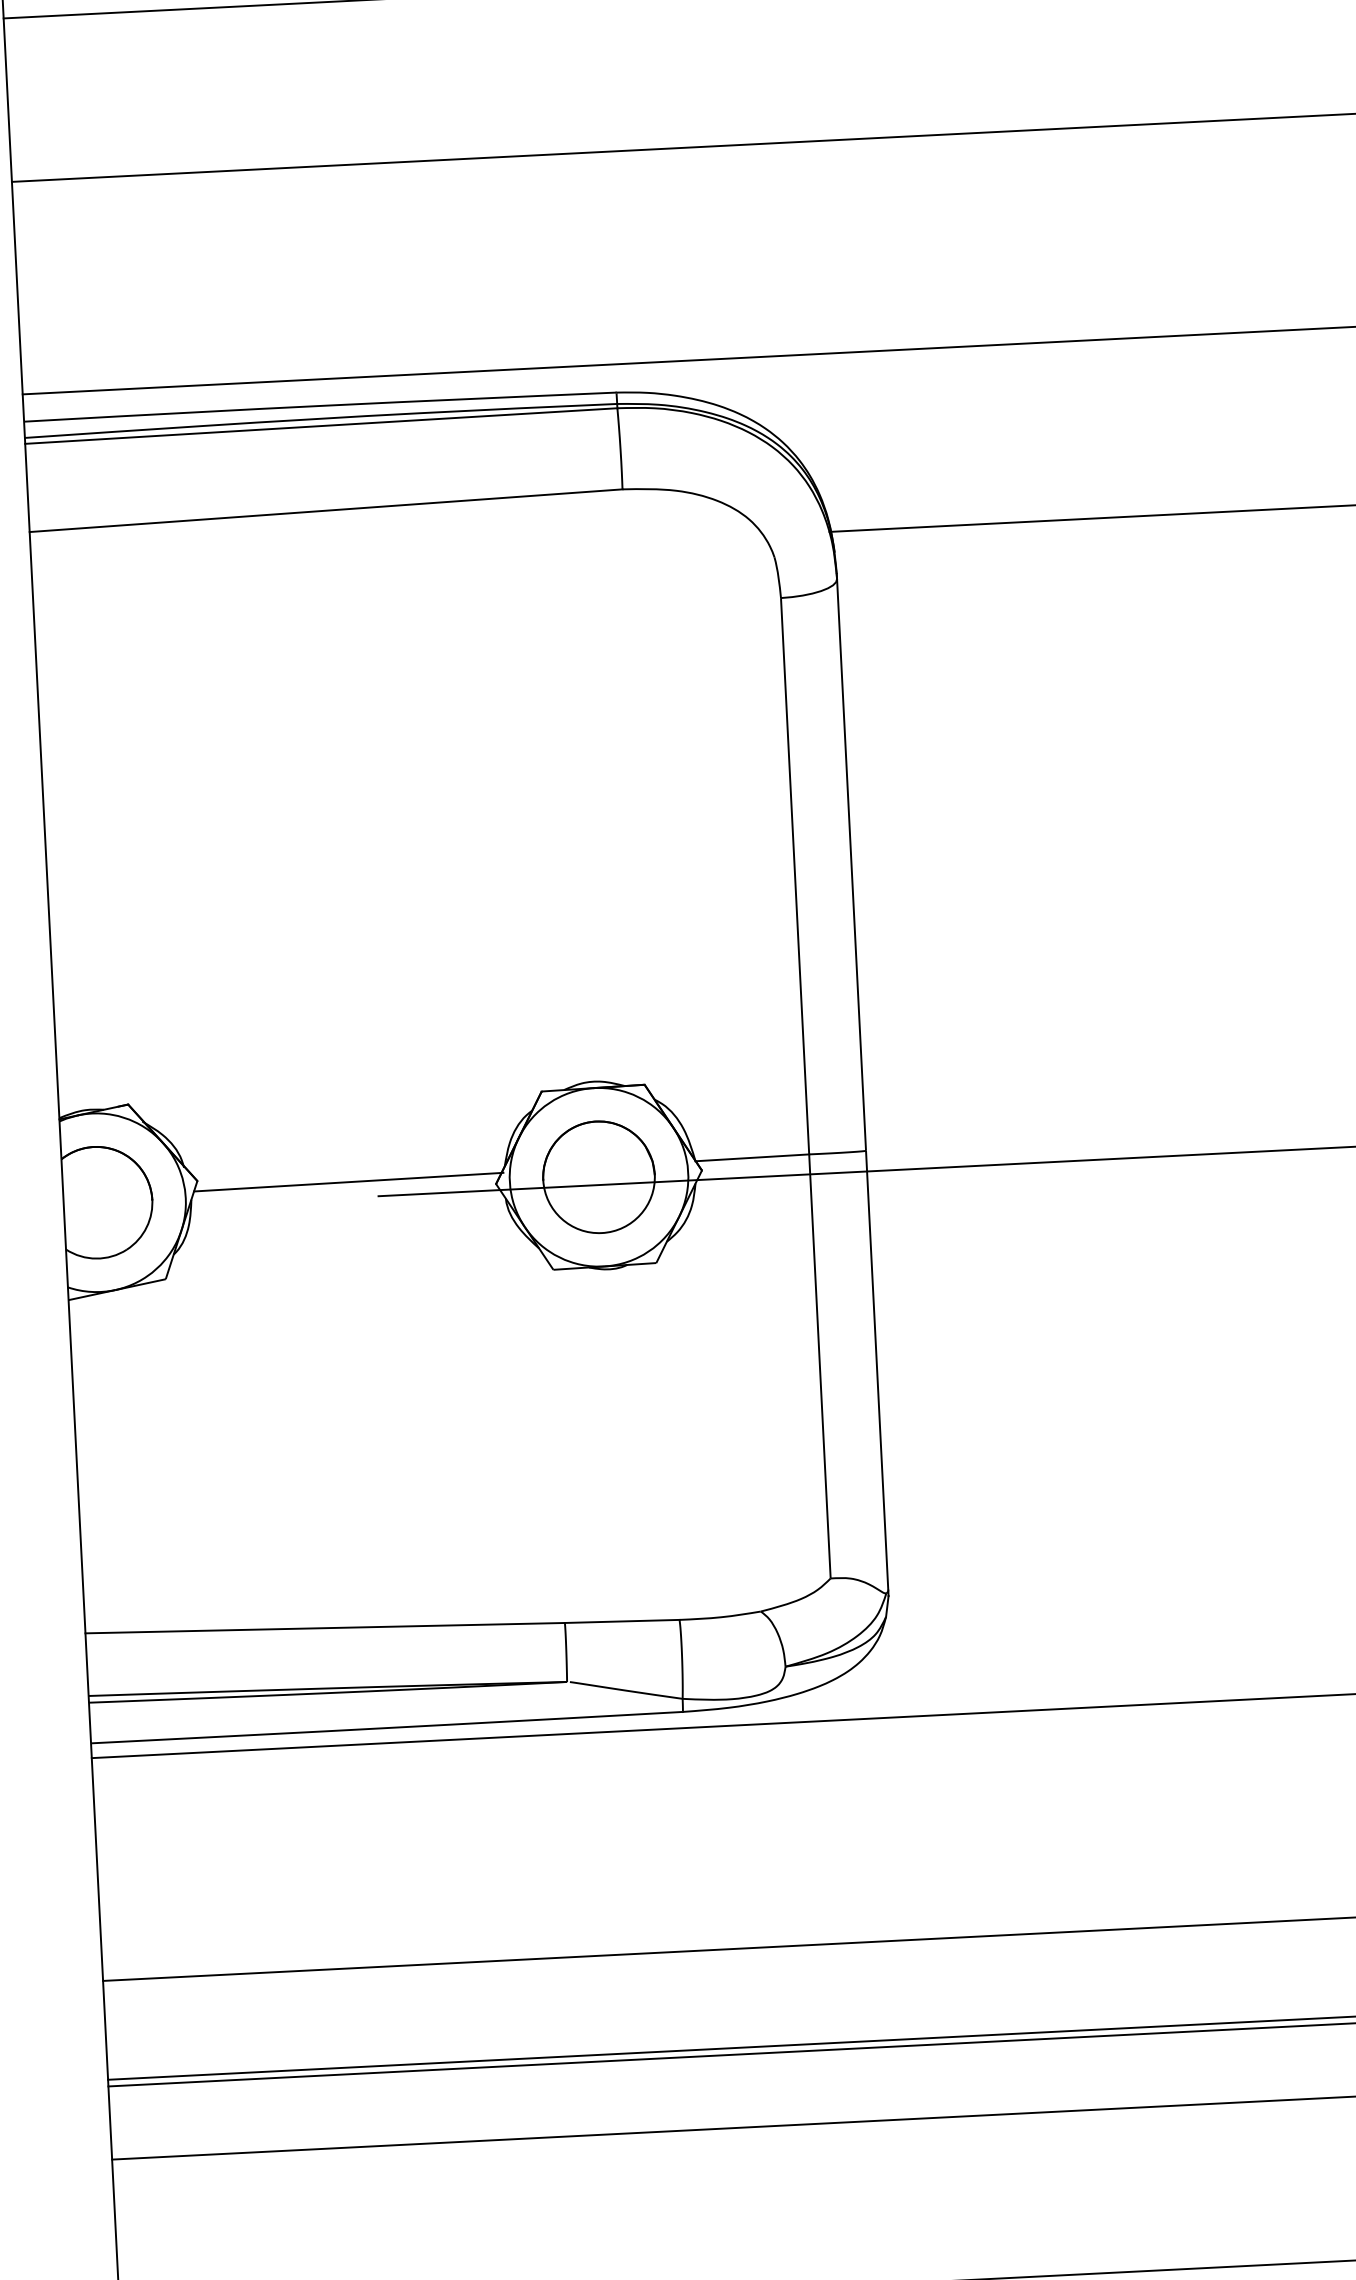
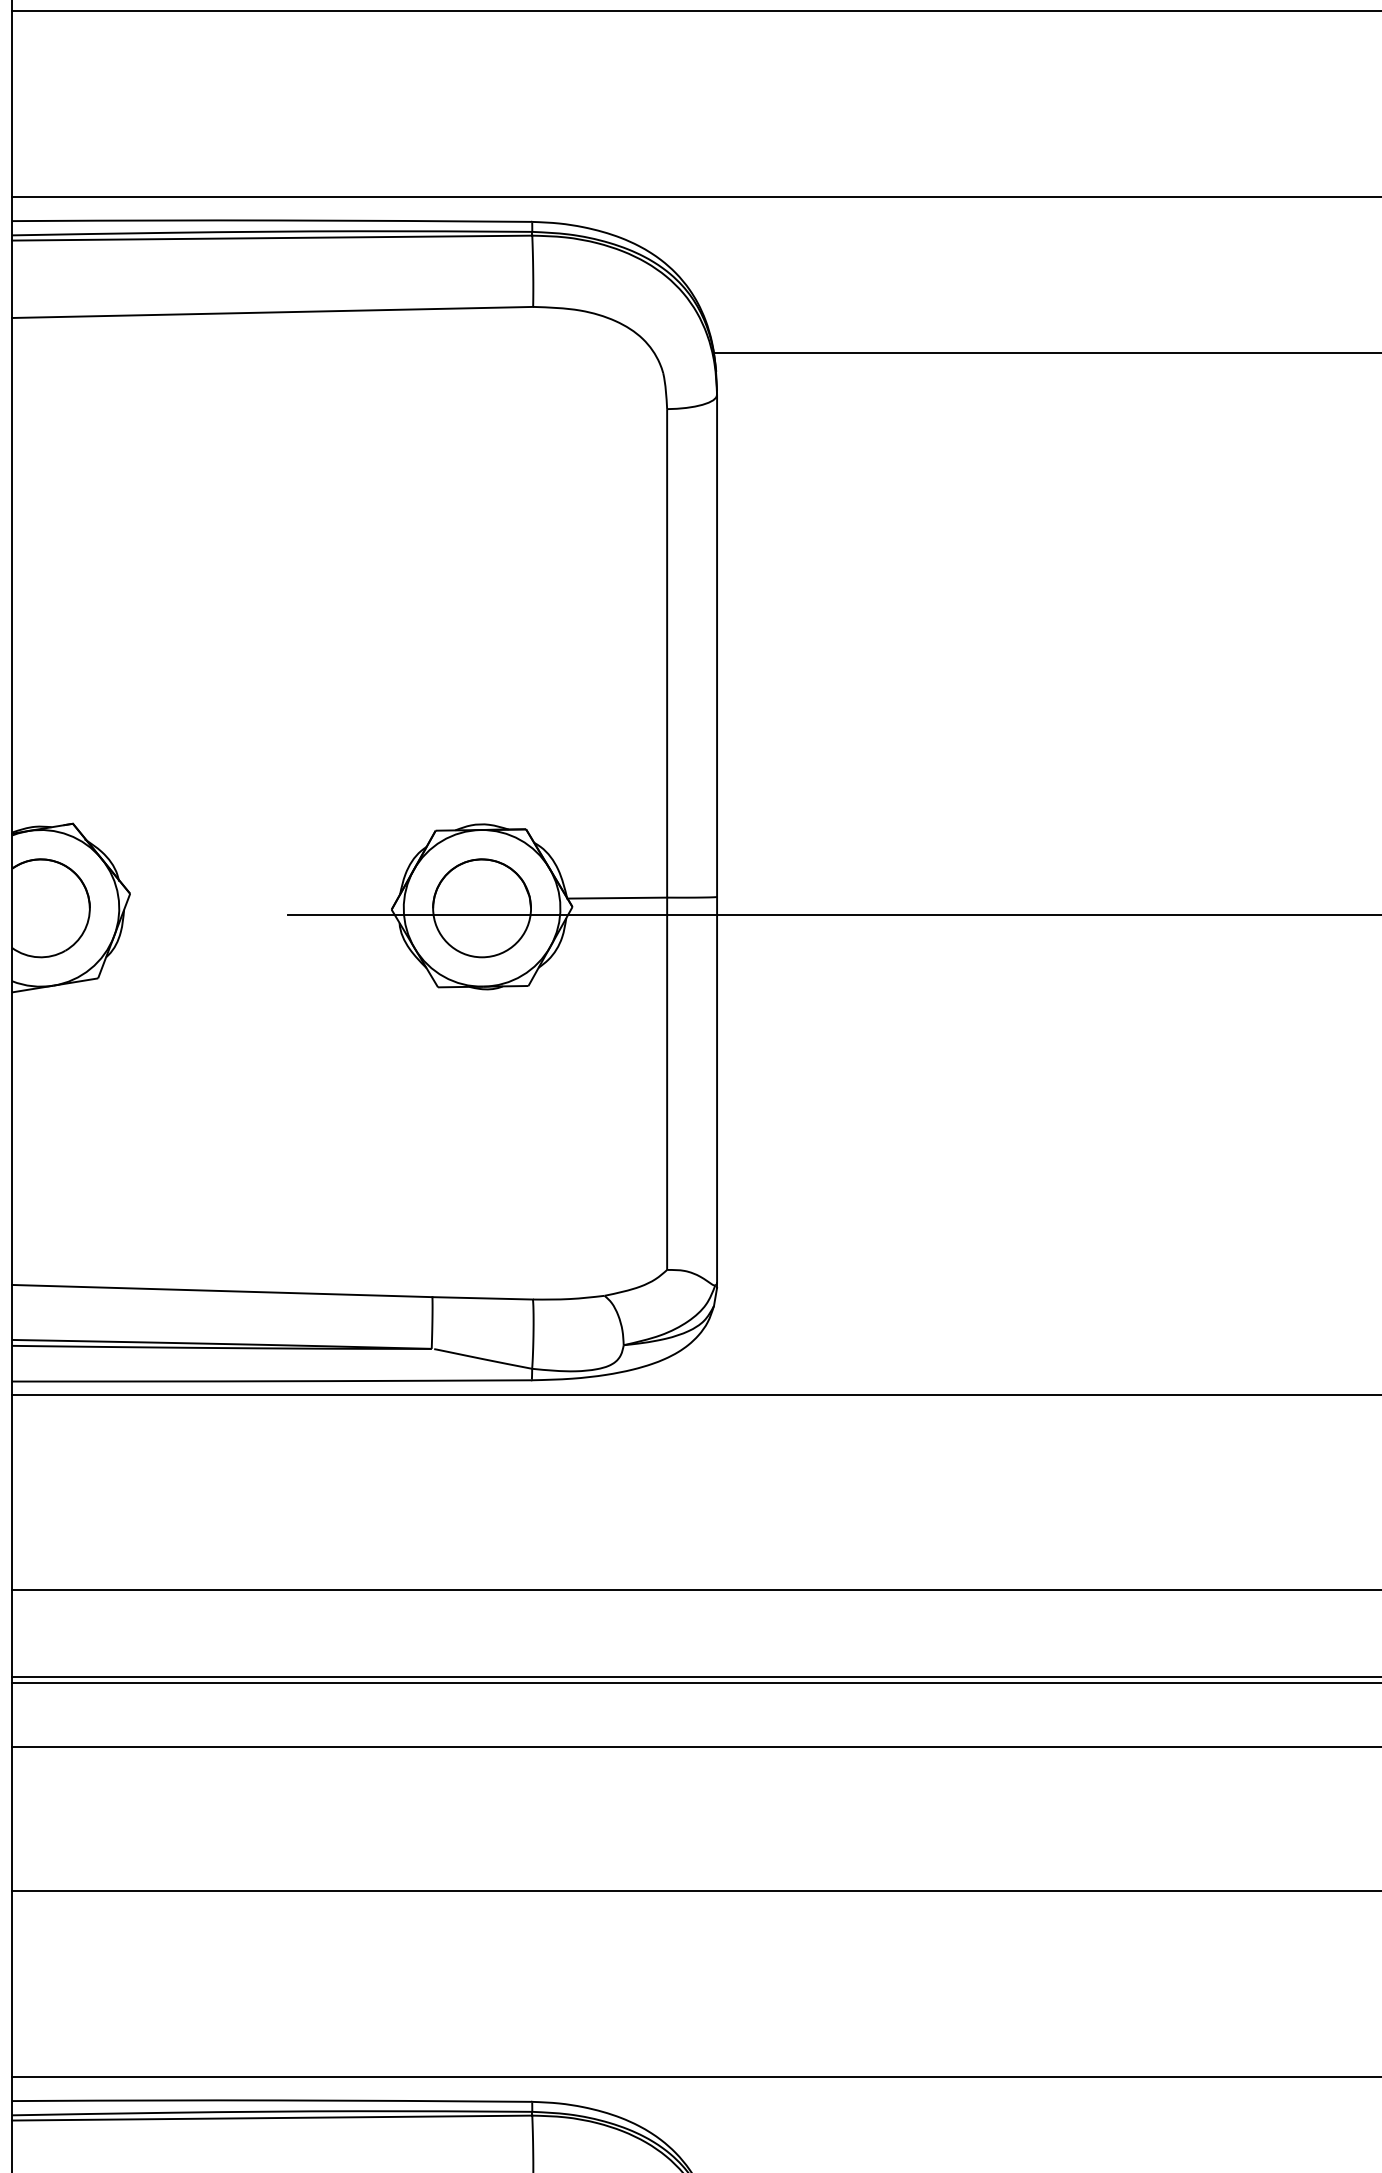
line: (348, 1182) -> (262, 901), removed

